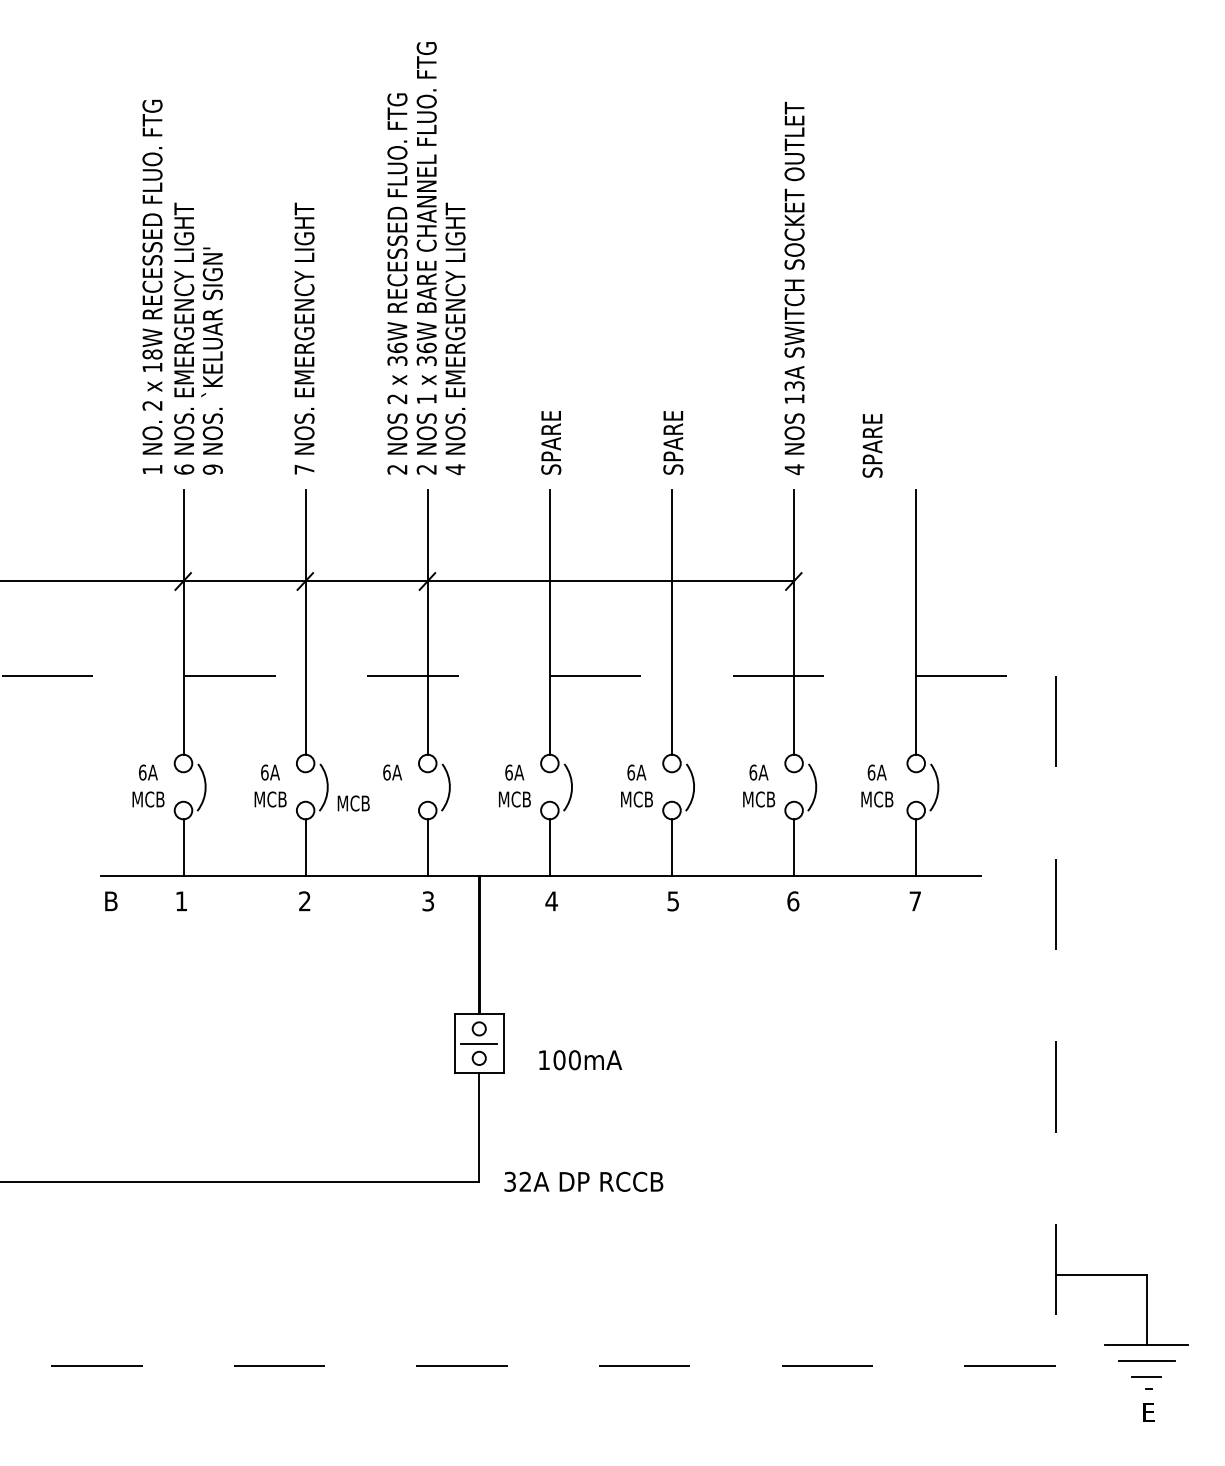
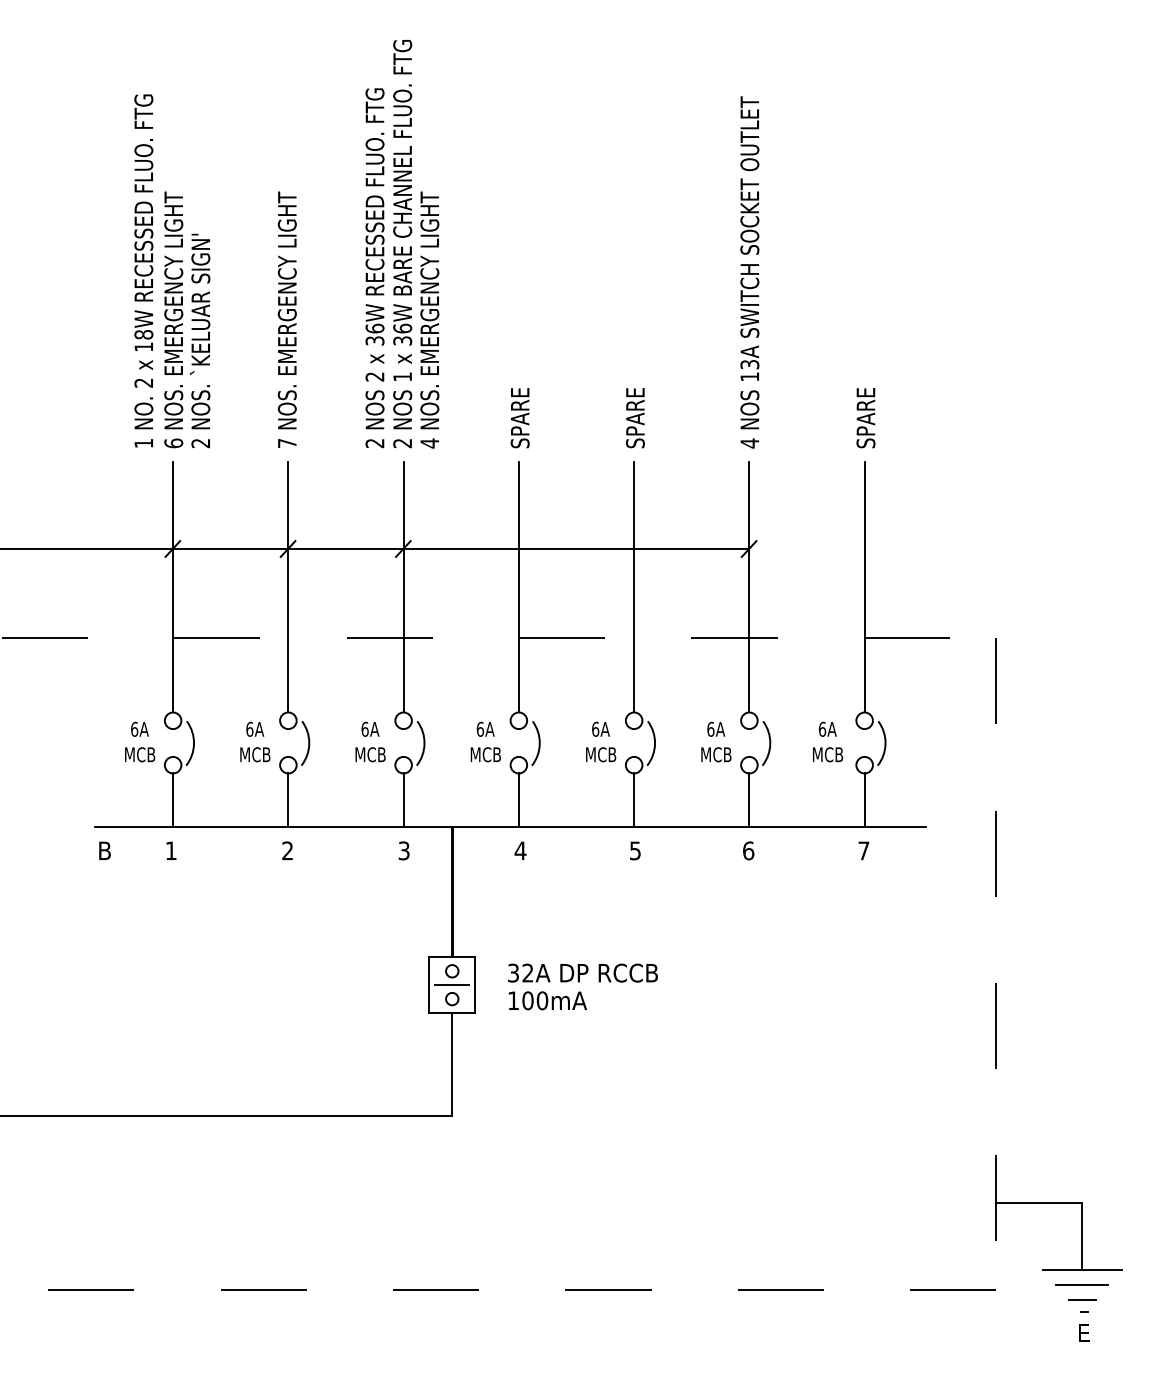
text: (872, 445) -> (865, 417), moved
text: (212, 469) -> (200, 443), 9 -> 2
text: (353, 803) -> (370, 754), moved
text: (583, 1181) -> (582, 972), moved

